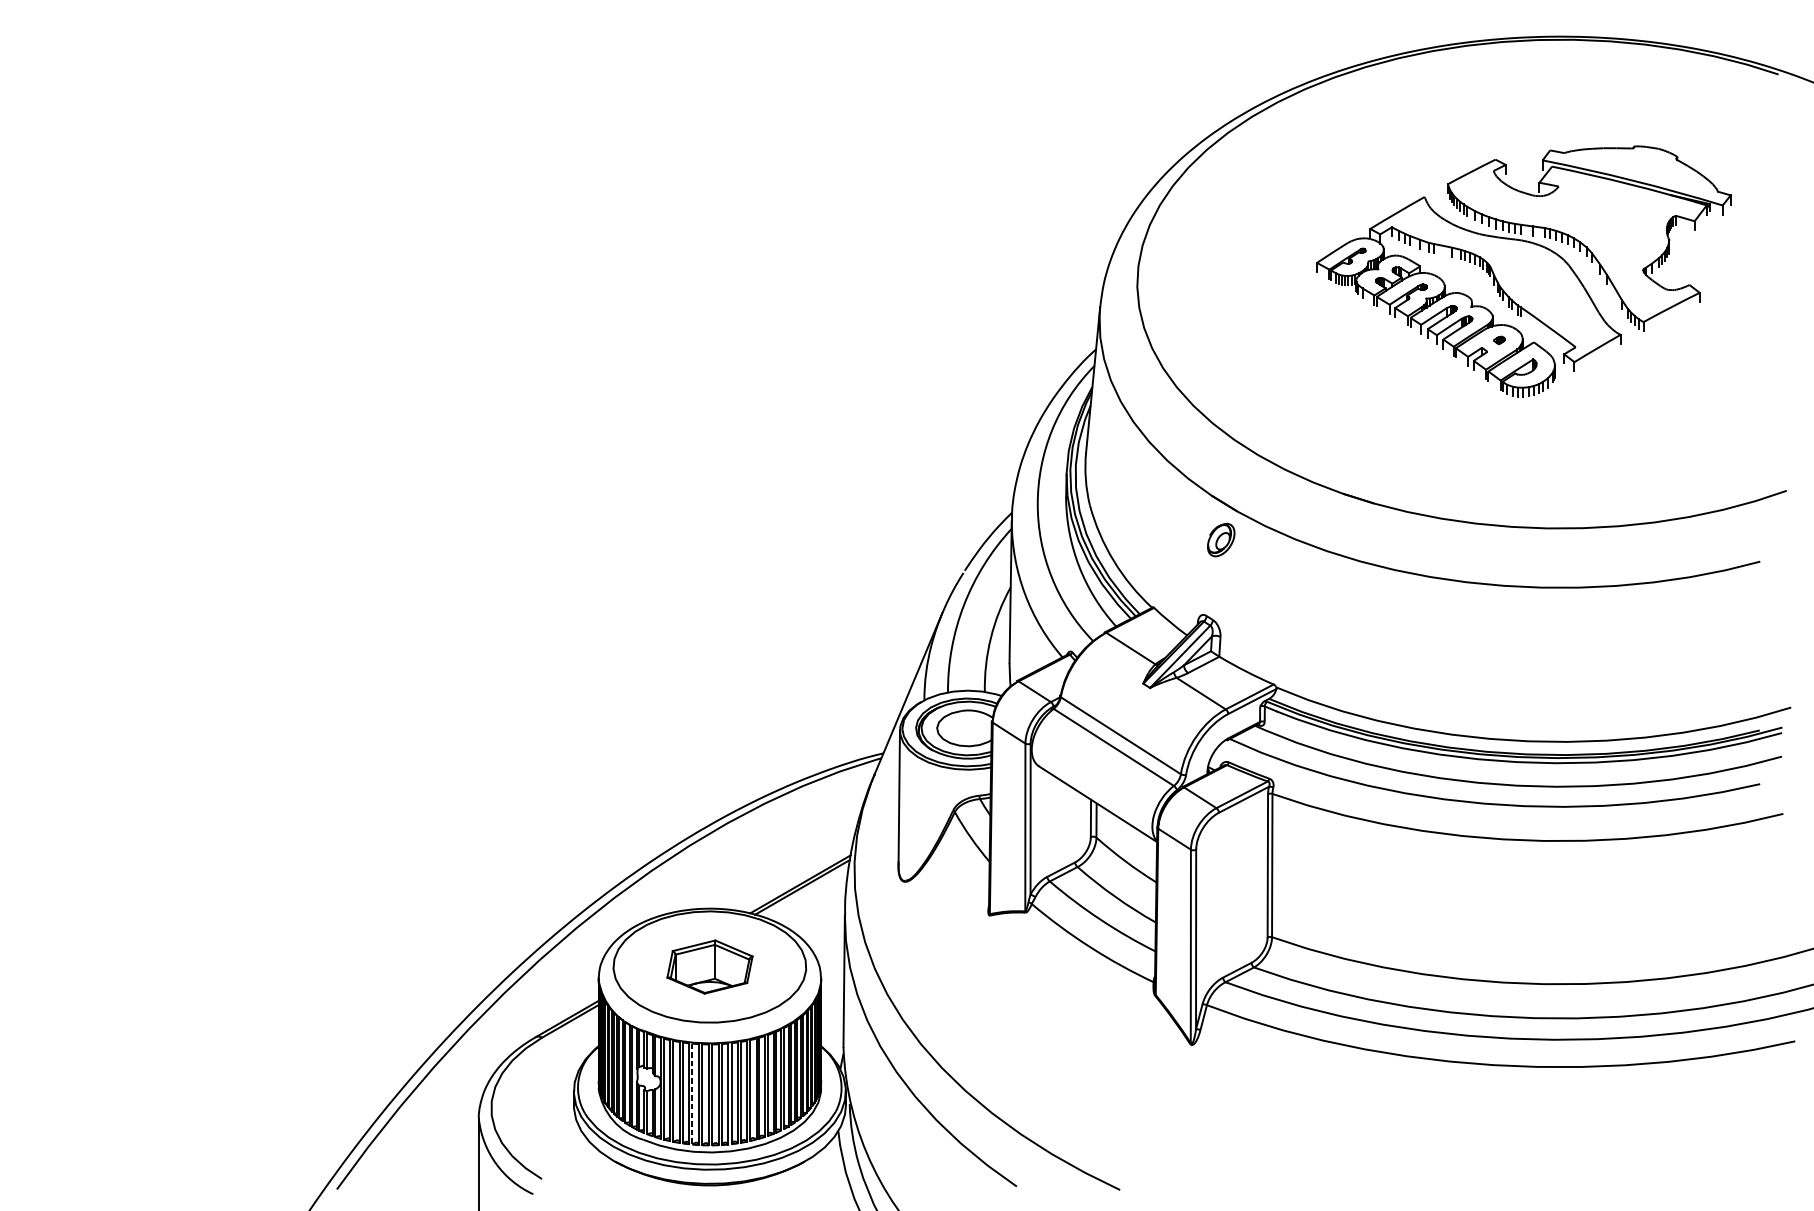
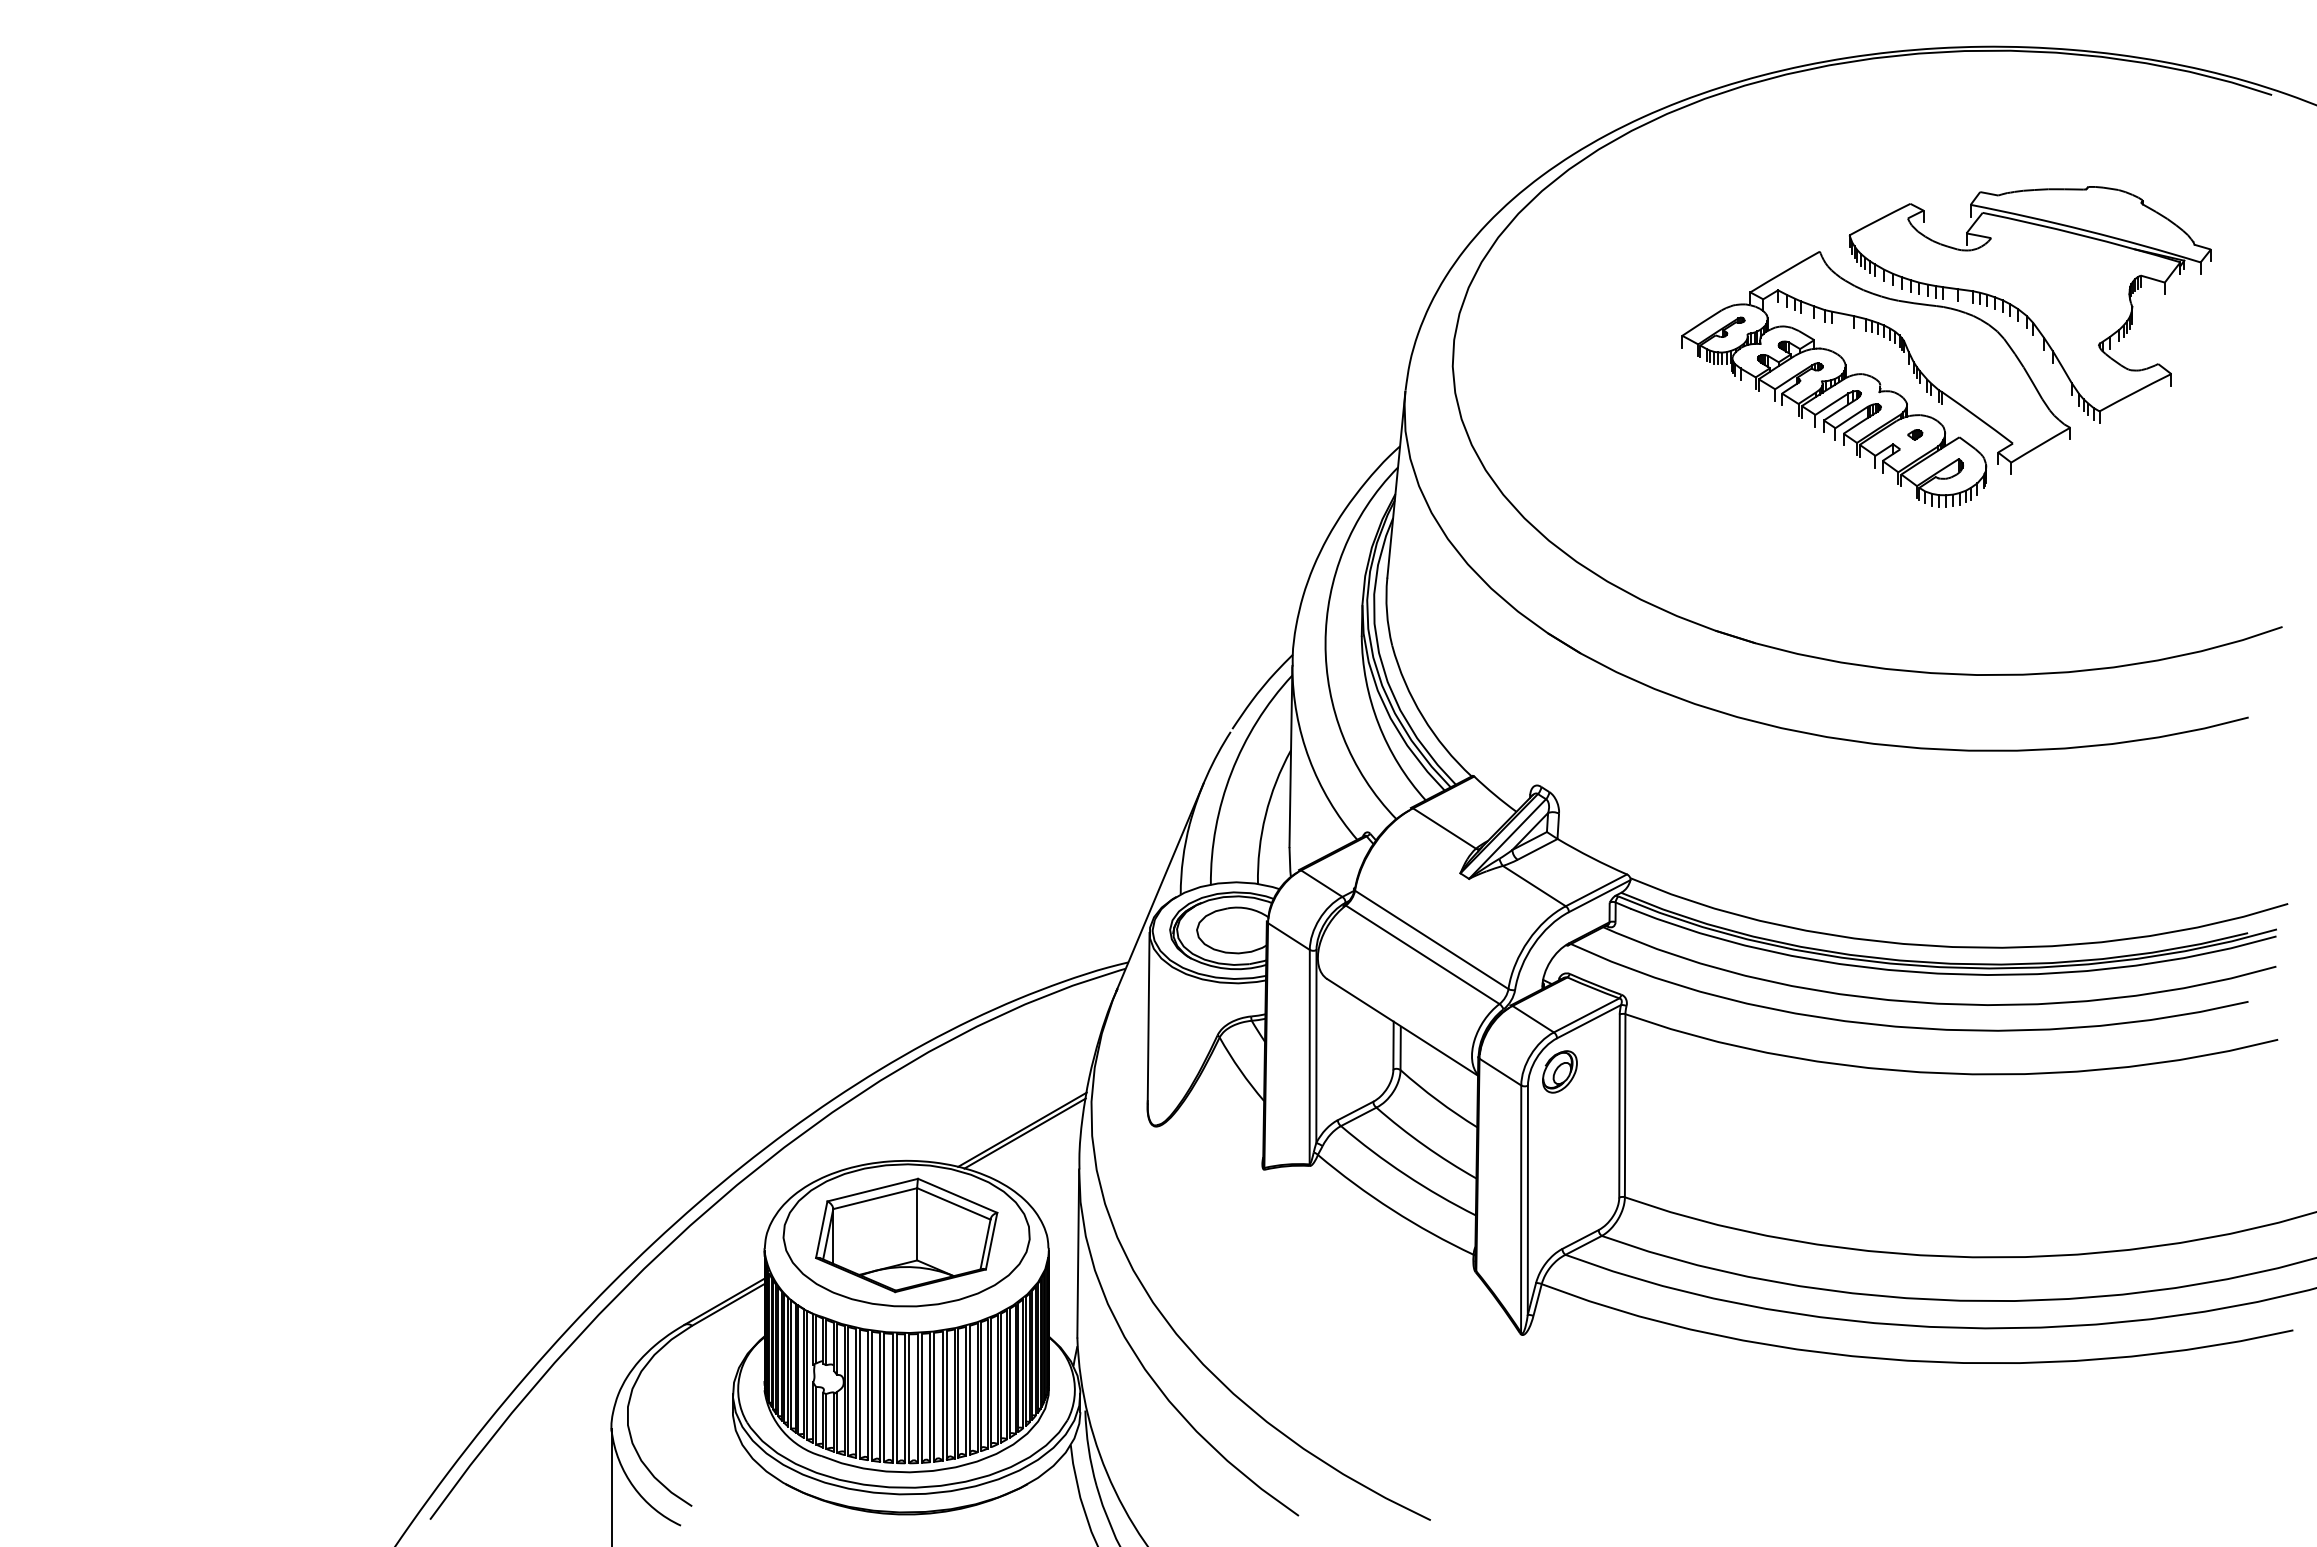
part: (1220, 539) -> (1559, 1071), moved
part: (709, 967) -> (906, 1235), size x1.67
line: (692, 1093) -> (884, 1397), dashed -> solid

